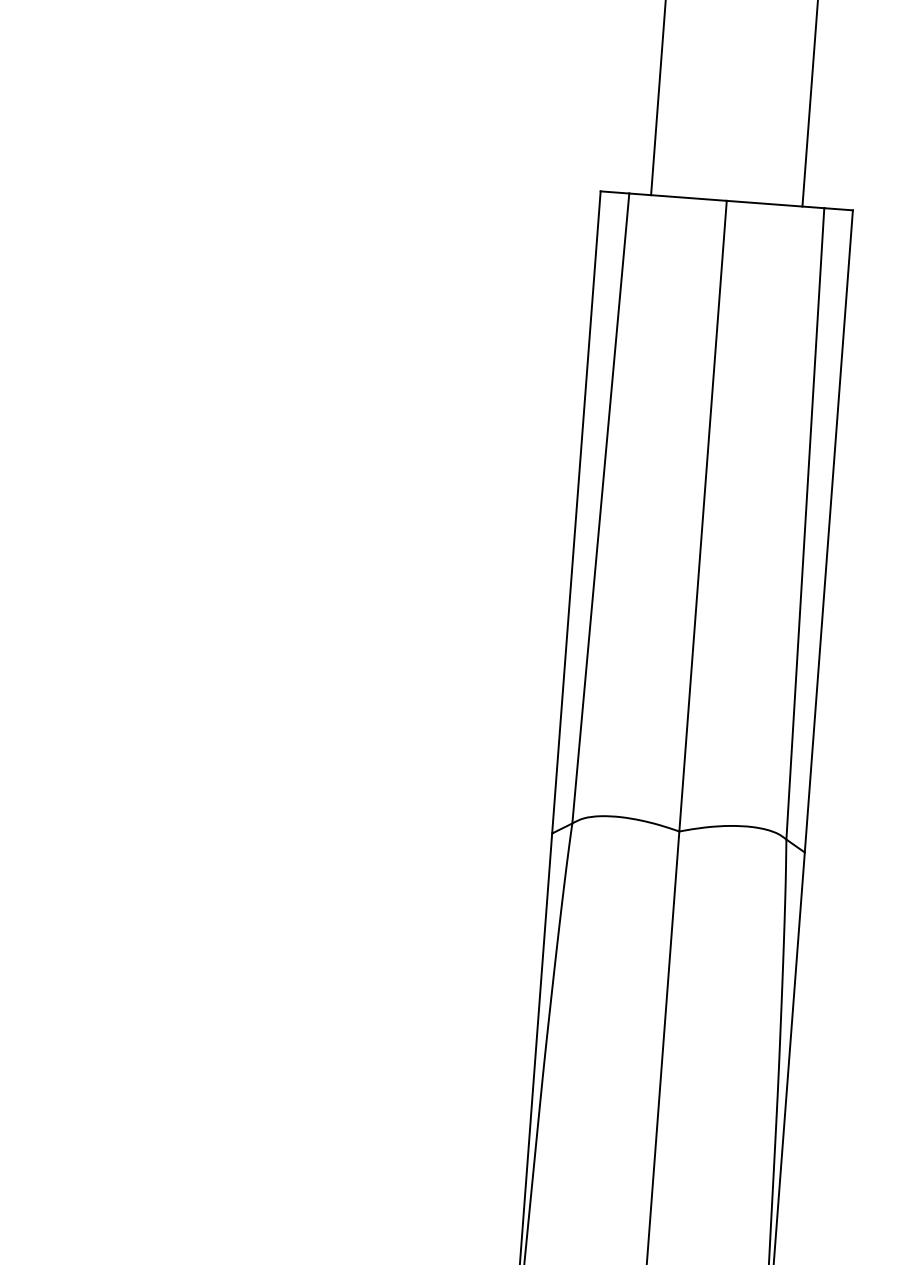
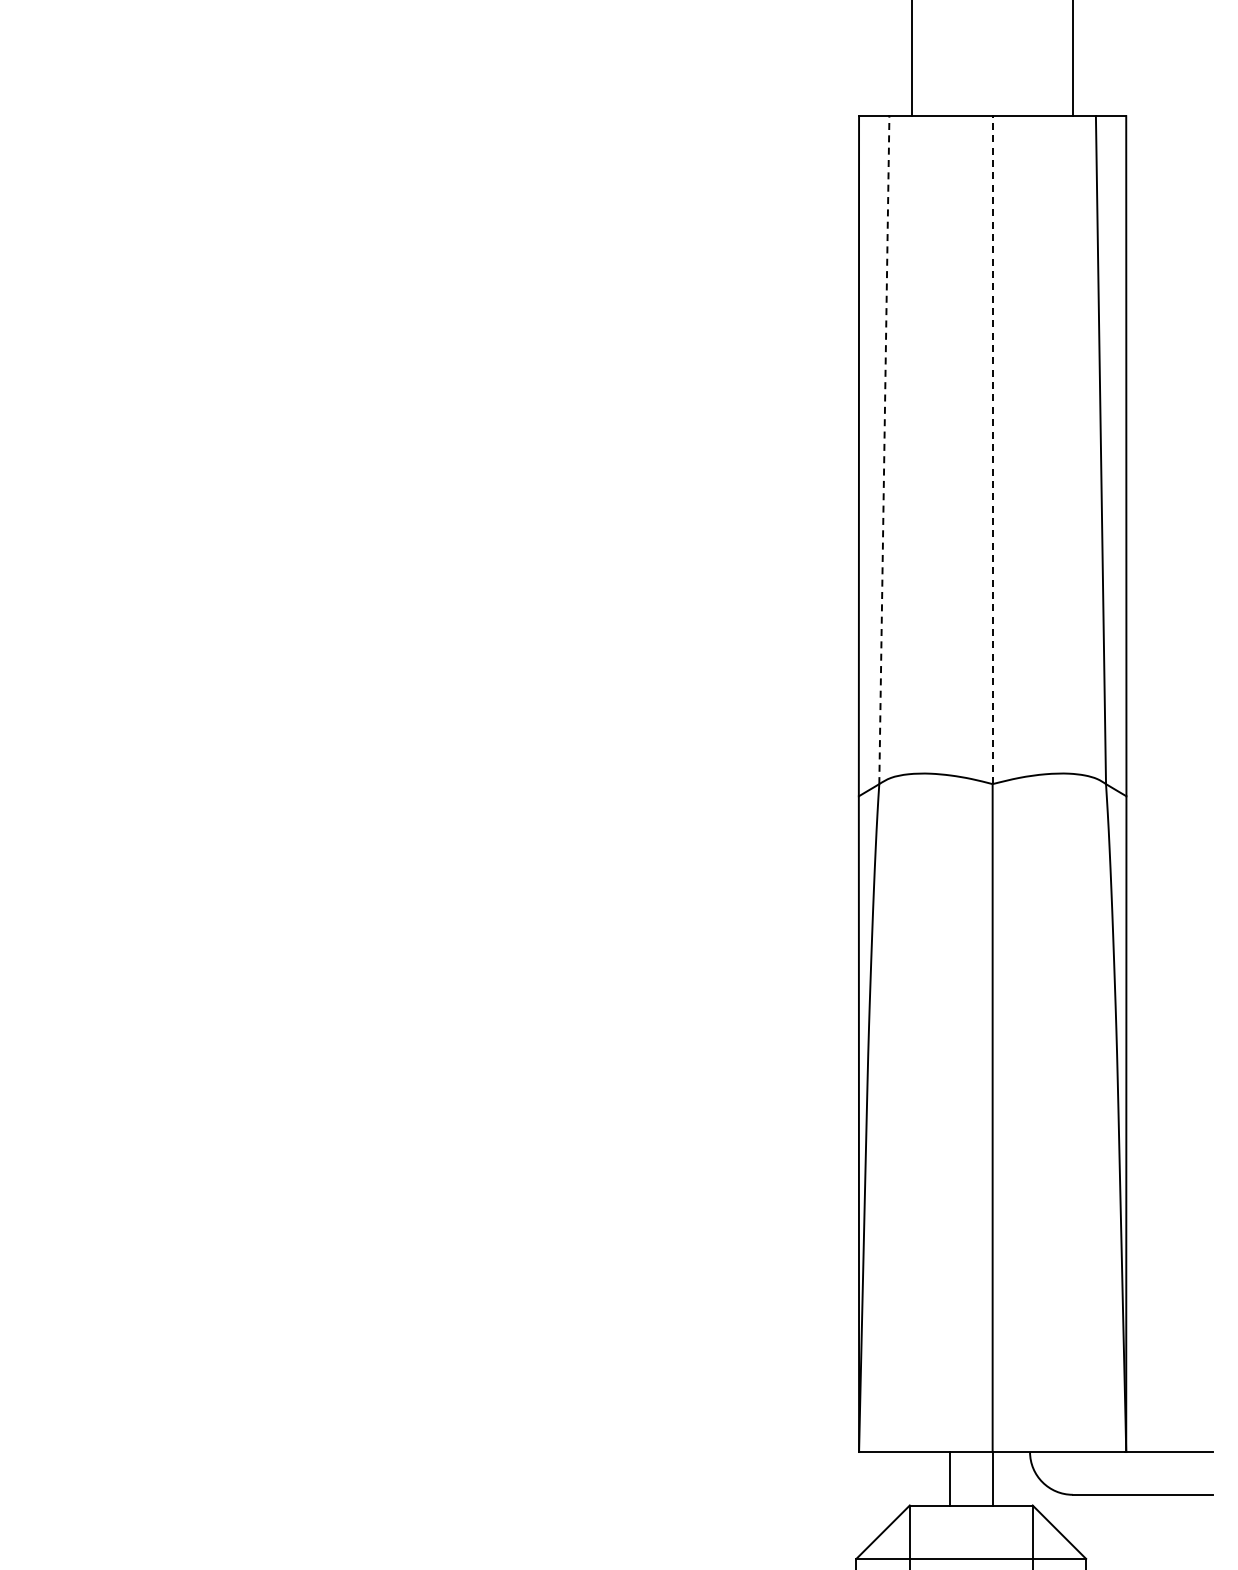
line: (601, 507) -> (884, 449), solid -> dashed
line: (702, 516) -> (992, 450), solid -> dashed

